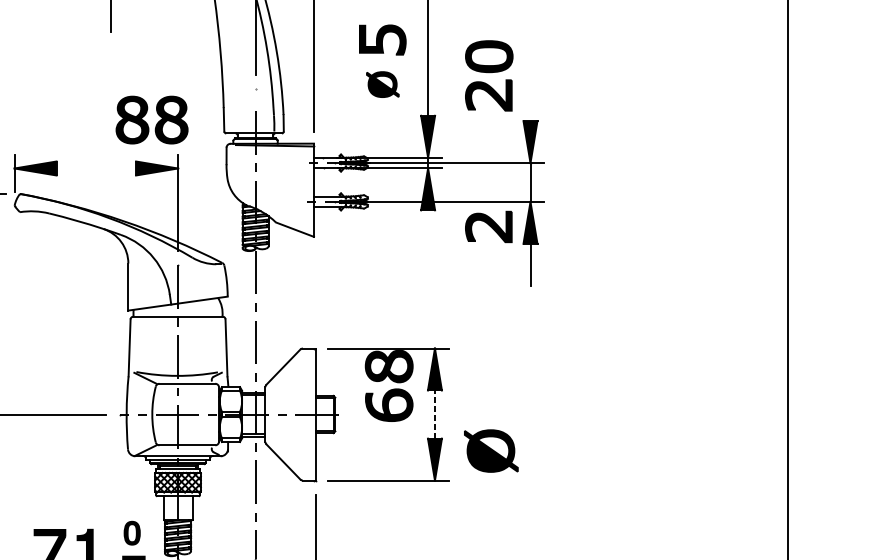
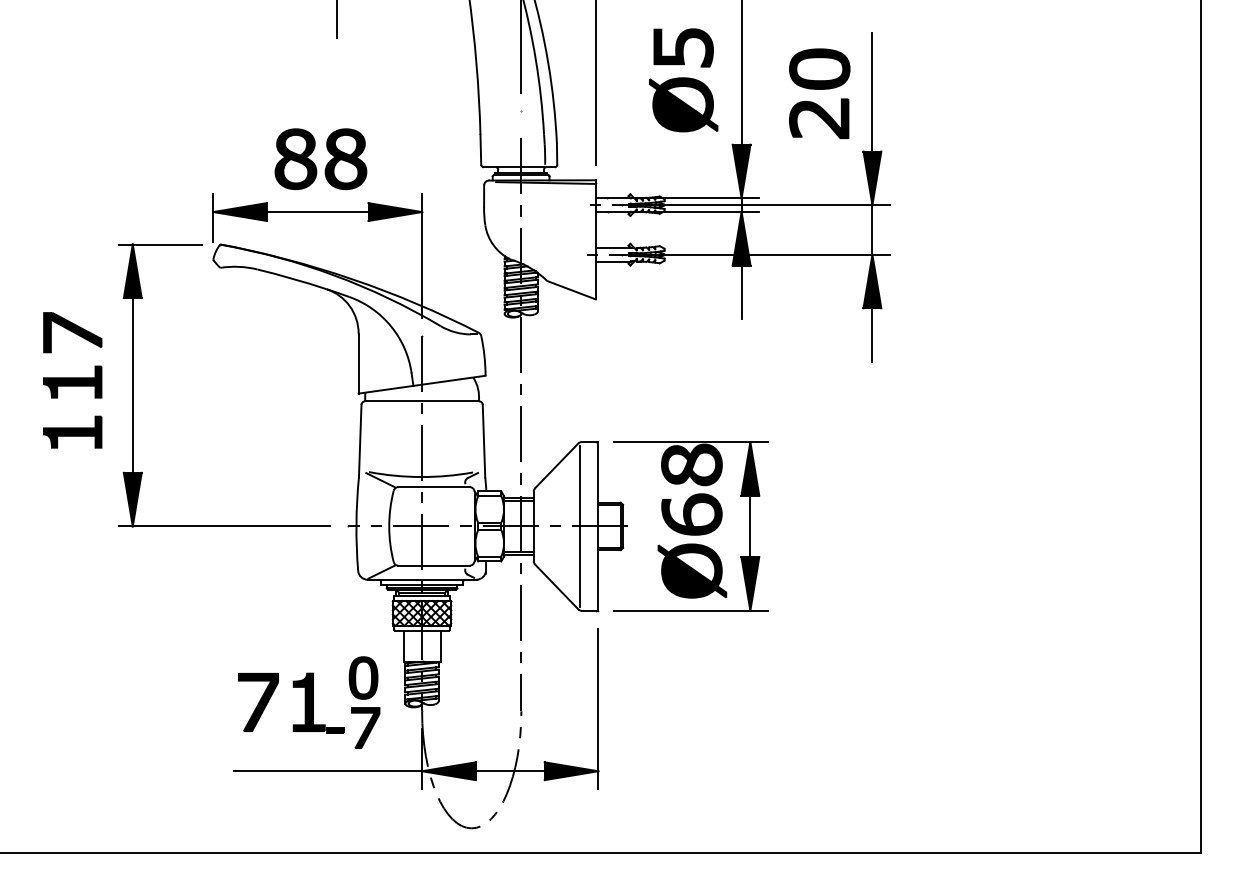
line: (530, 74) -> (872, 92), added
part: (382, 84) -> (683, 104), size x1.67
part: (147, 122) -> (314, 162), moved
line: (96, 168) -> (317, 212), added
part: (489, 226) -> (819, 286), removed
line: (428, 231) -> (741, 292), added
line: (301, 414) -> (579, 526), added
line: (435, 414) -> (750, 526), dashed -> solid
part: (491, 450) -> (692, 570), moved
part: (132, 532) -> (363, 677), size x1.43

